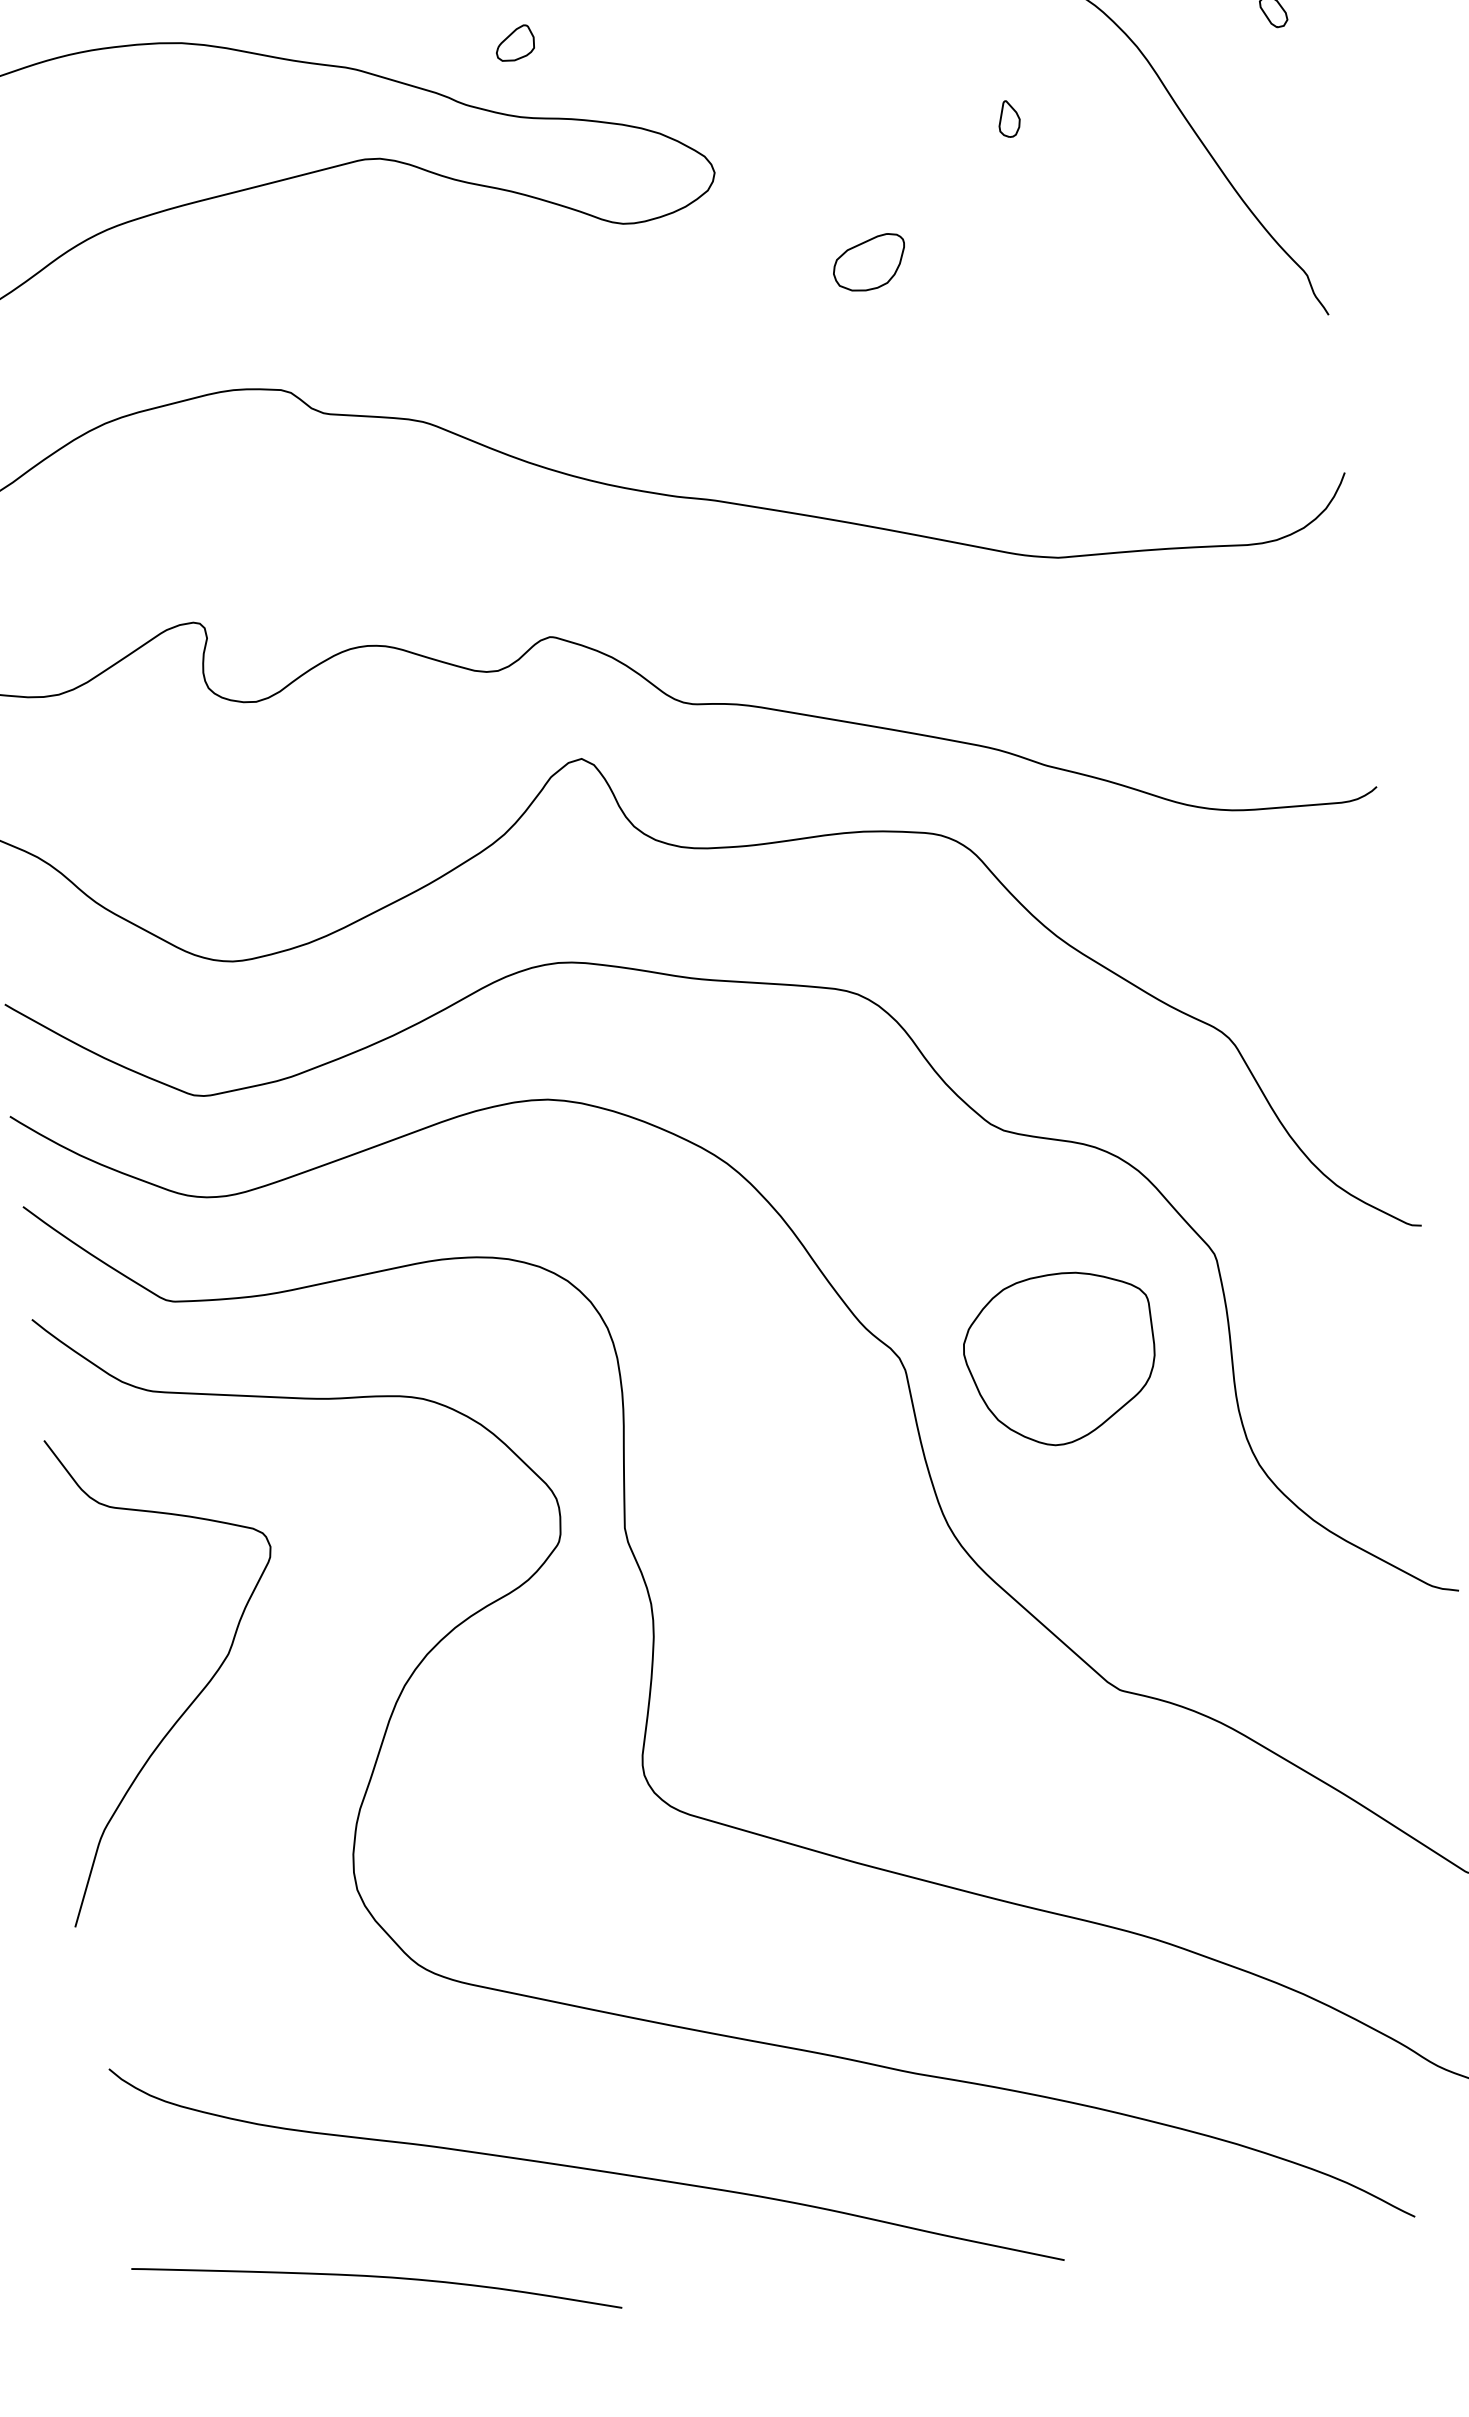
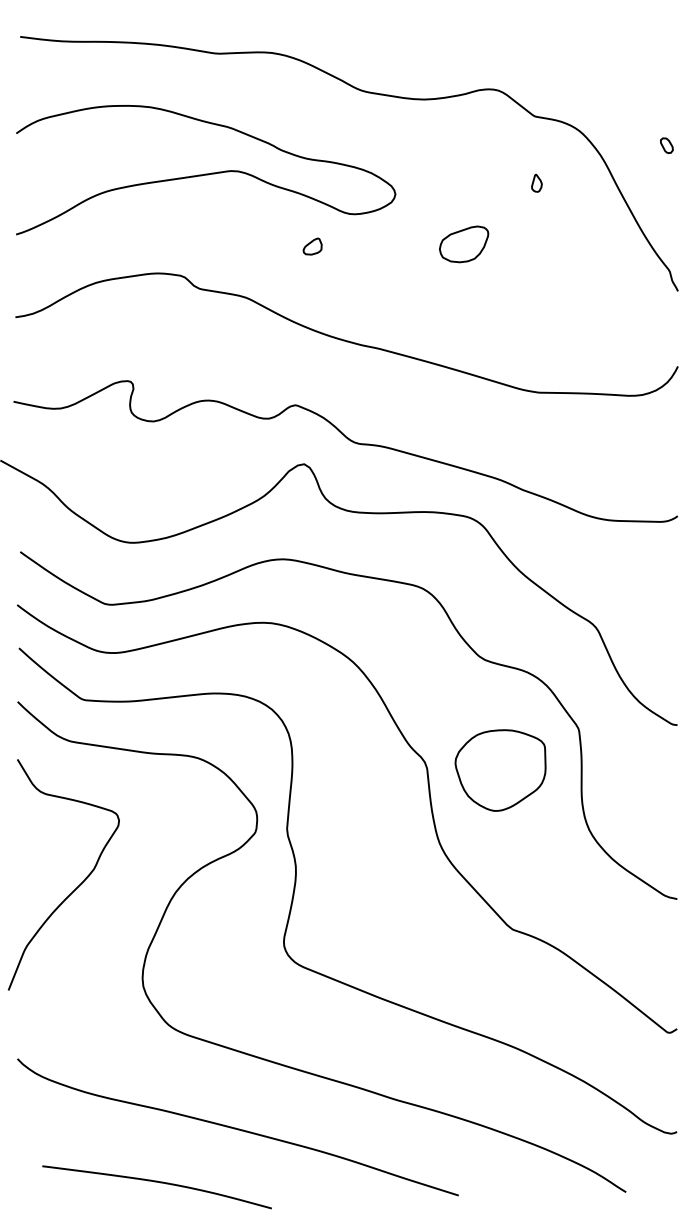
part: (514, 43) -> (312, 246), moved
part: (868, 263) -> (463, 244), size x1.4
curve: (374, 2278) -> (156, 1182), moved

